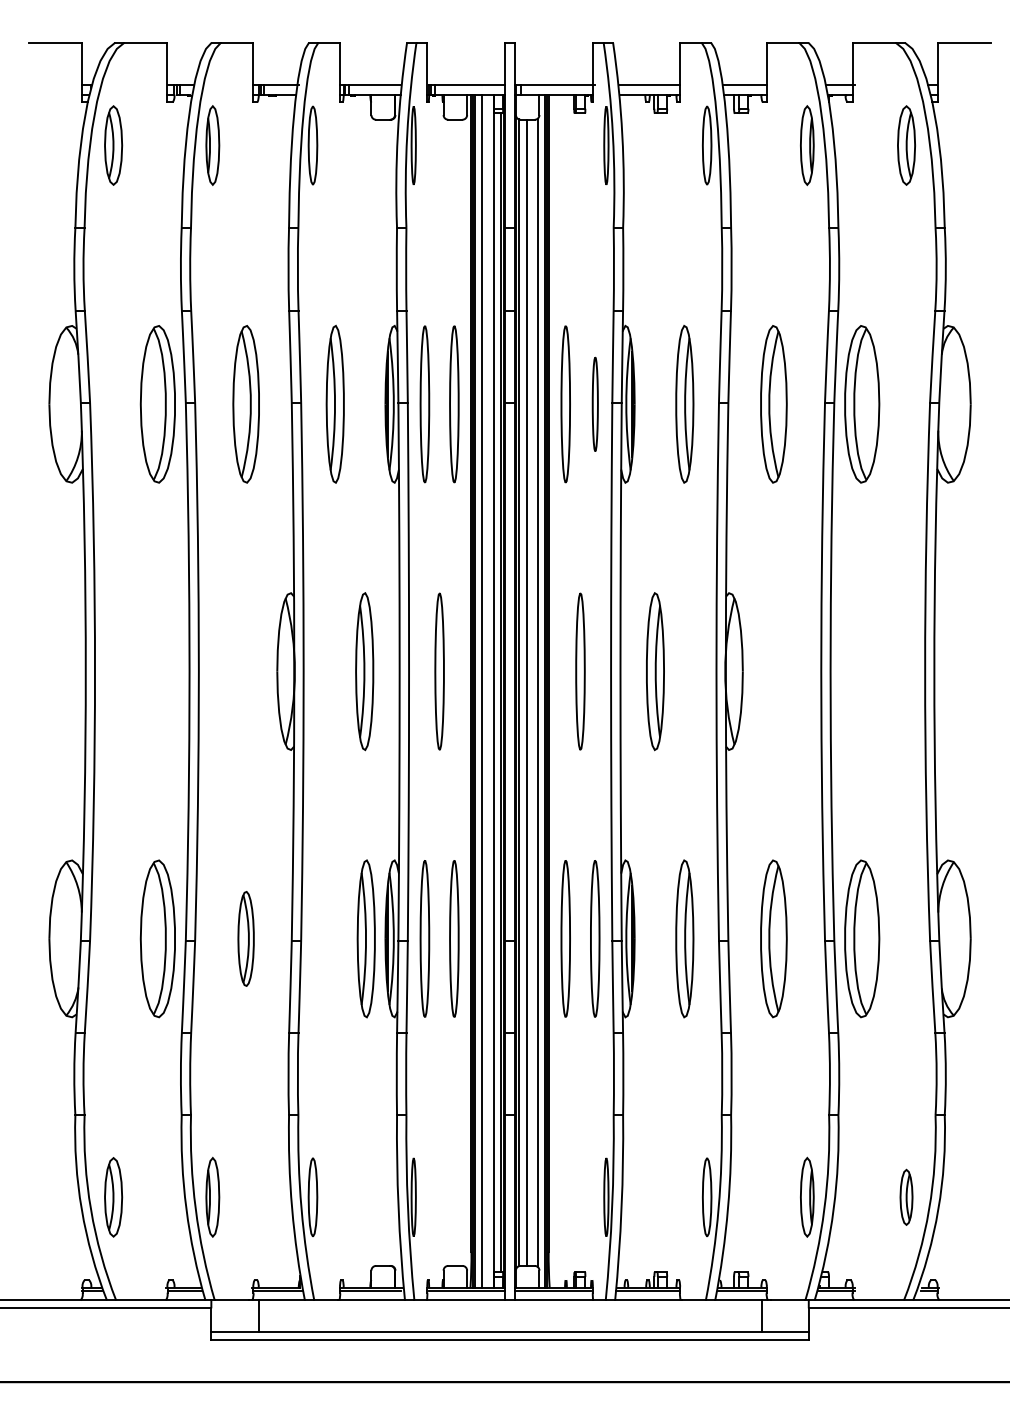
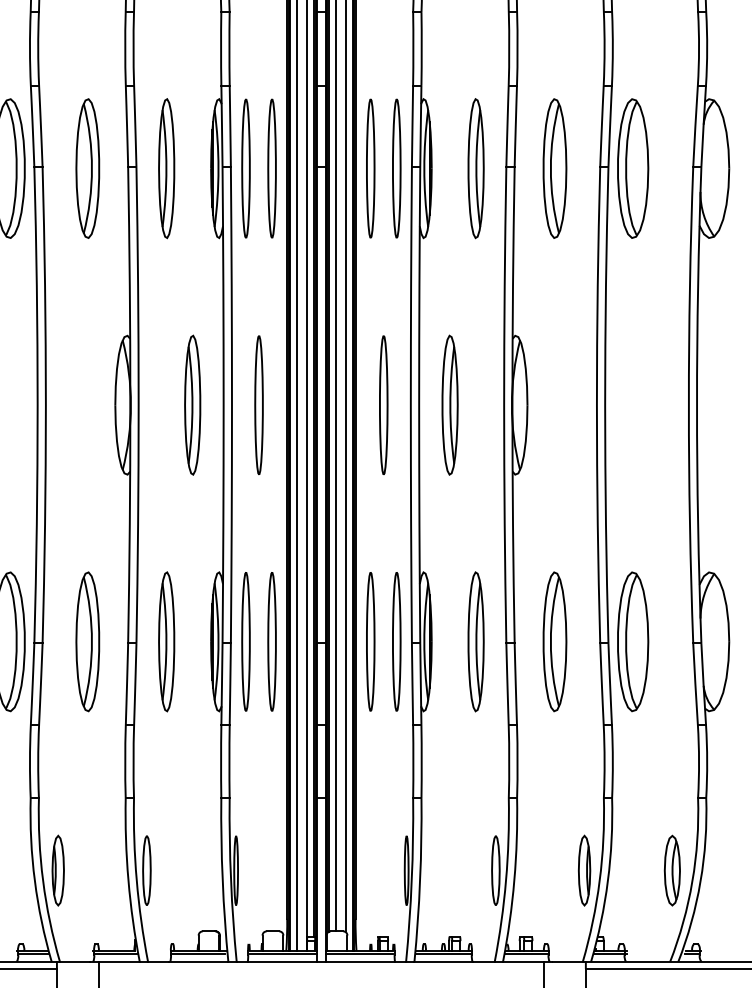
part: (595, 404) -> (397, 168), size x1.67
part: (245, 938) -> (87, 641), size x1.67
part: (365, 938) -> (165, 641), moved
part: (906, 1197) -> (672, 870), size x1.43

